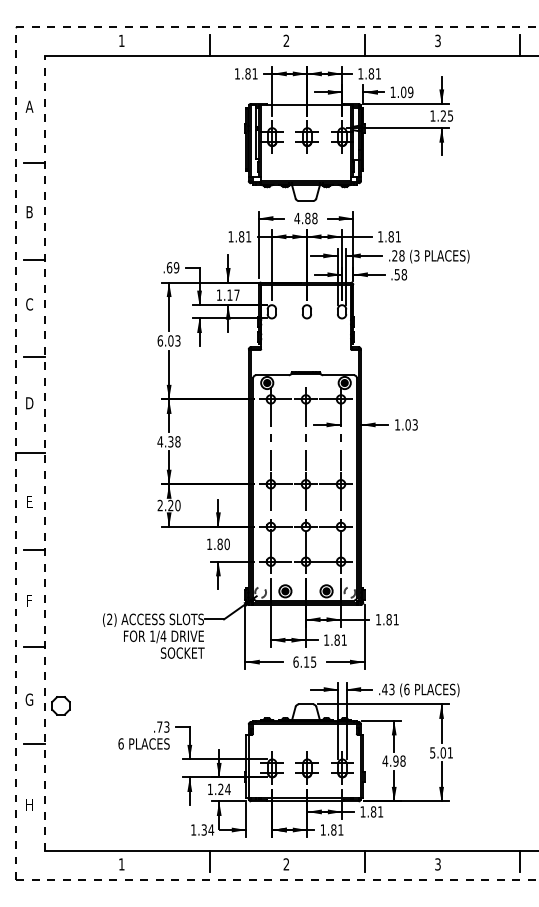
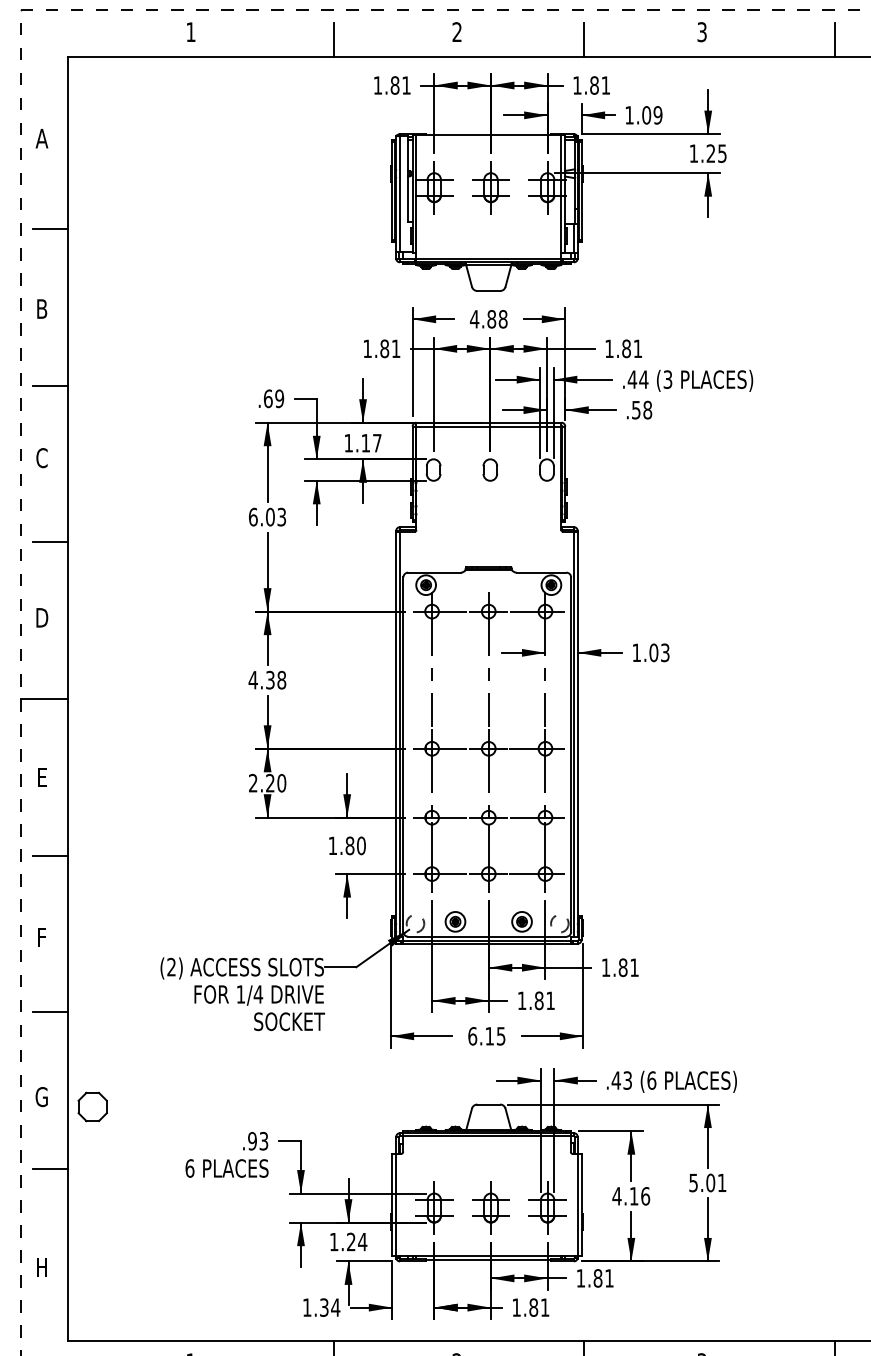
text: (398, 255) -> (638, 379), .28 -> .44
line: (45, 453) -> (67, 699), dashed -> solid
text: (159, 726) -> (251, 1140), .73 -> .93
text: (399, 760) -> (639, 1195), 4.98 -> 4.16

